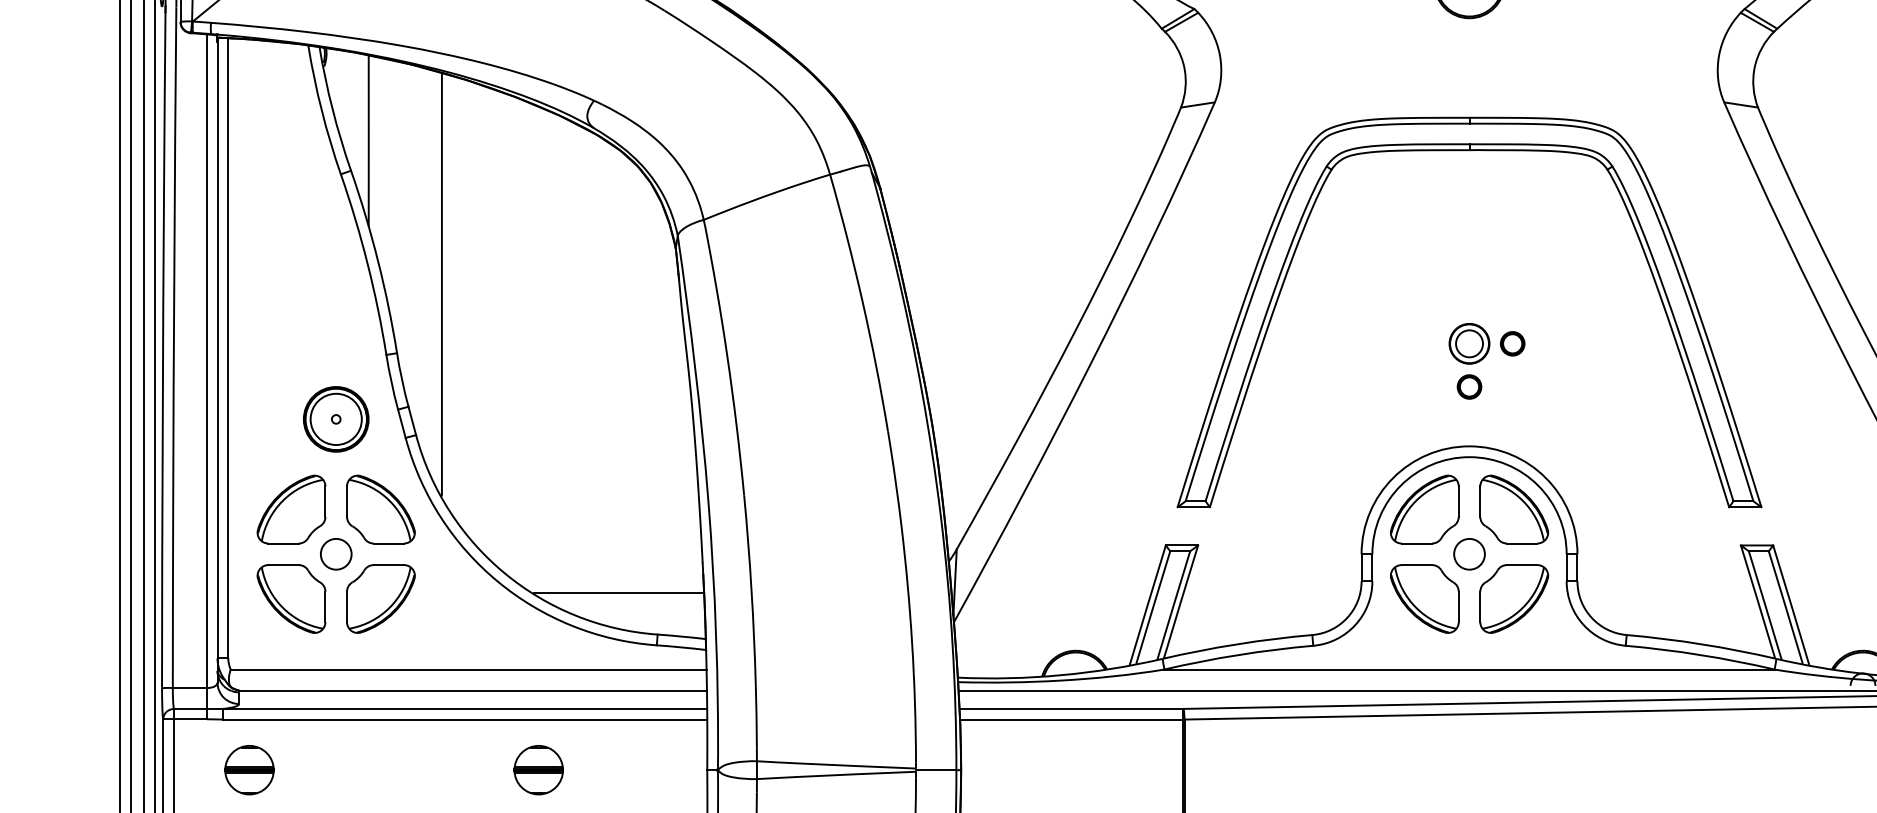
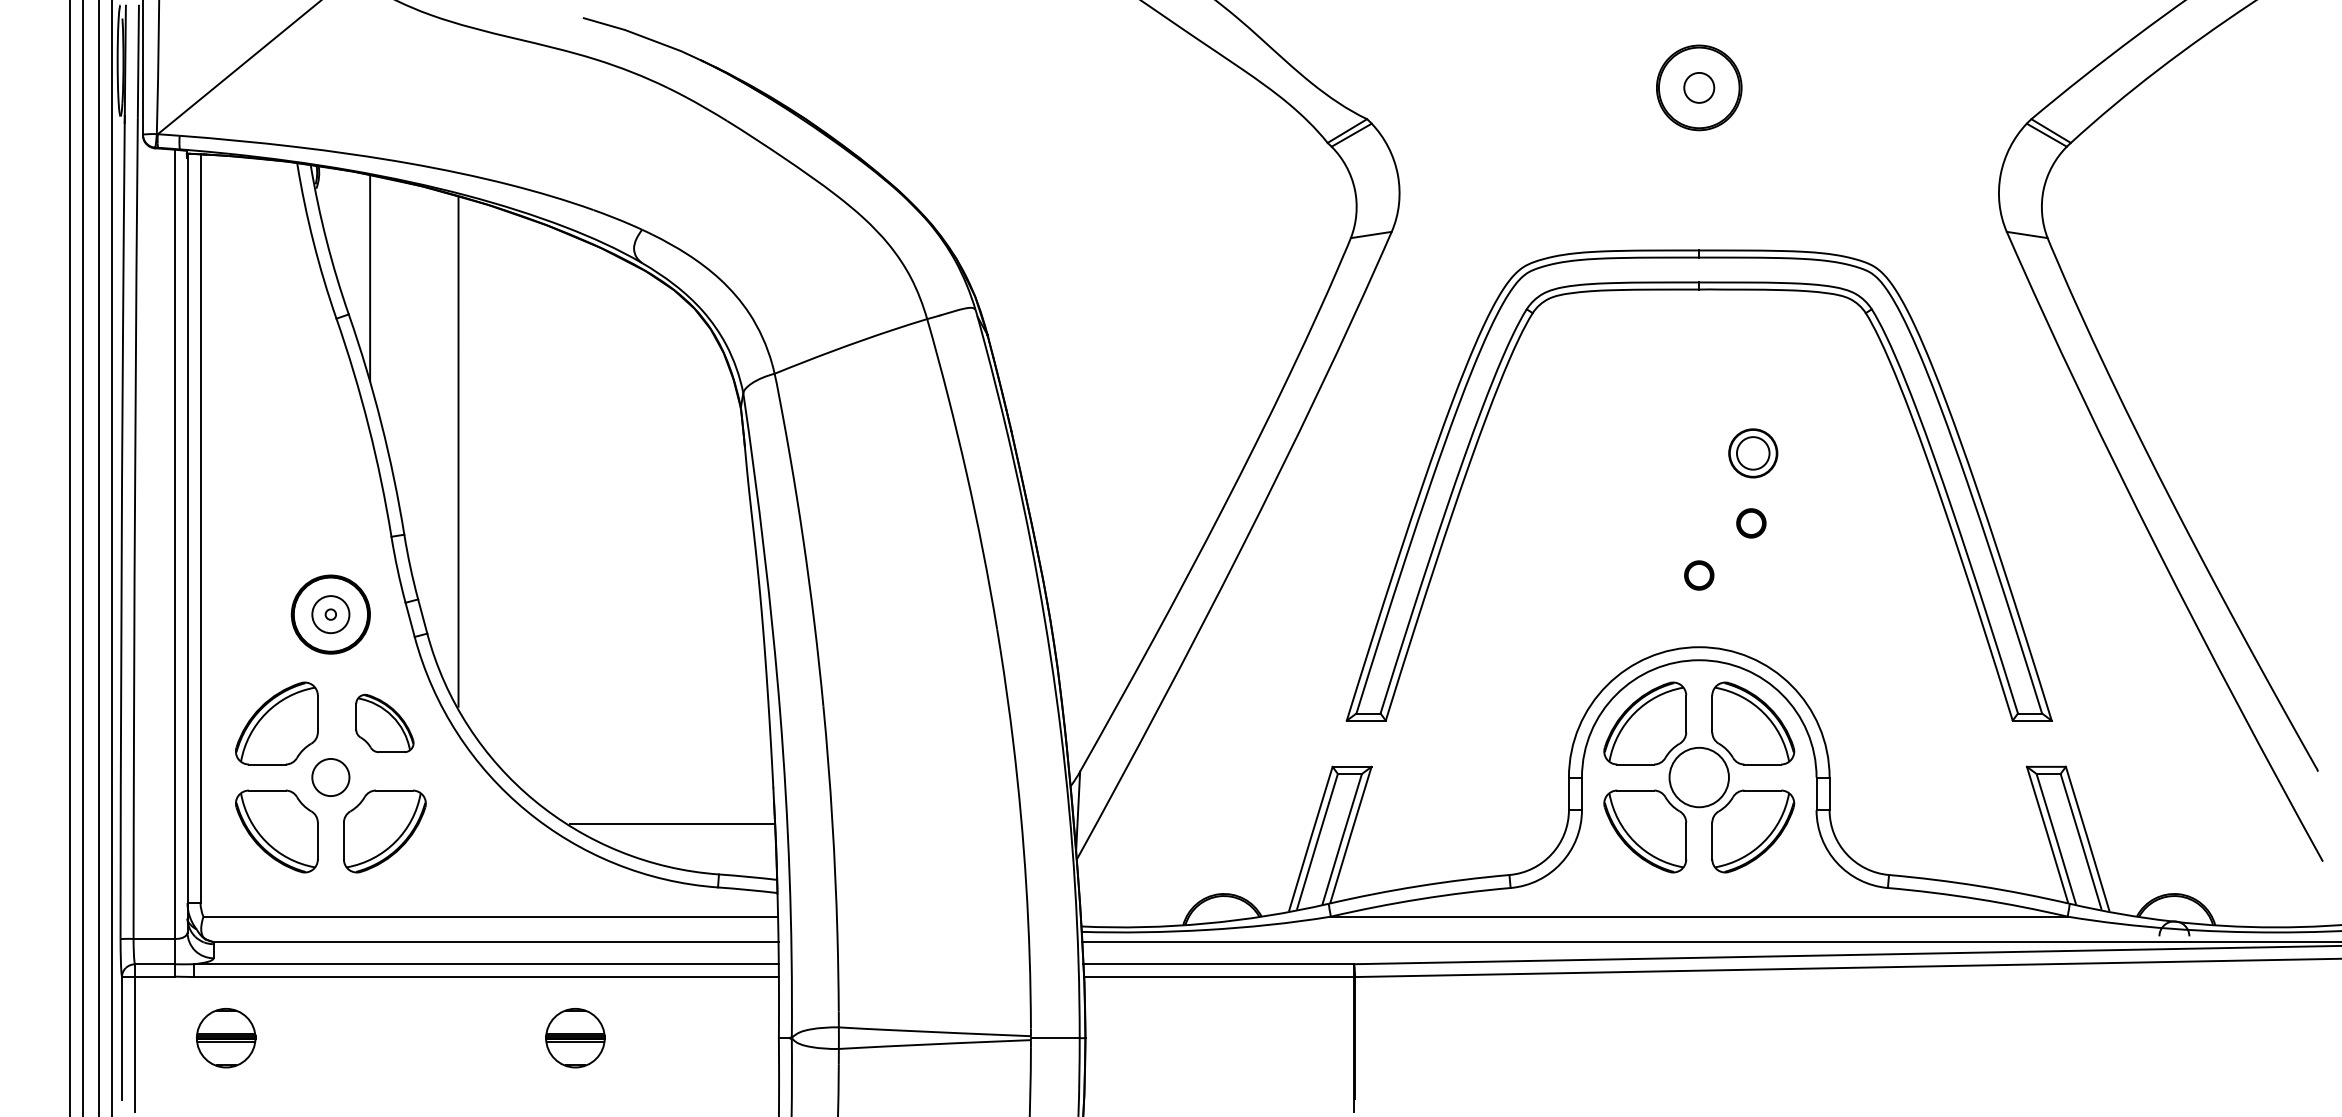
part: (1469, 343) -> (1753, 453), moved
circle: (335, 419) -> (330, 614), size x0.6
part: (380, 509) -> (384, 723), size x0.7
circle: (1468, 554) -> (1698, 777), size x1.6

